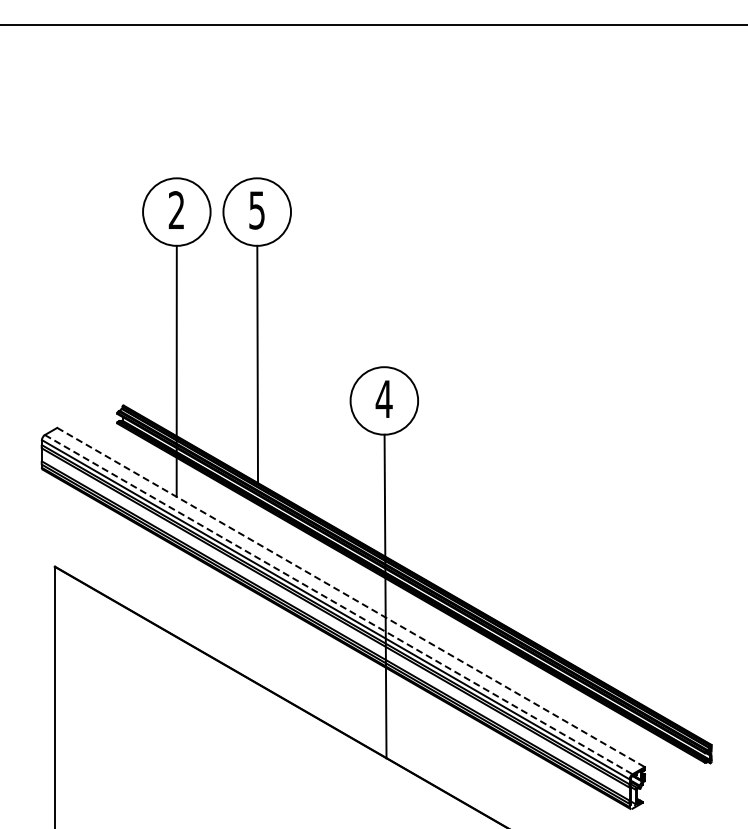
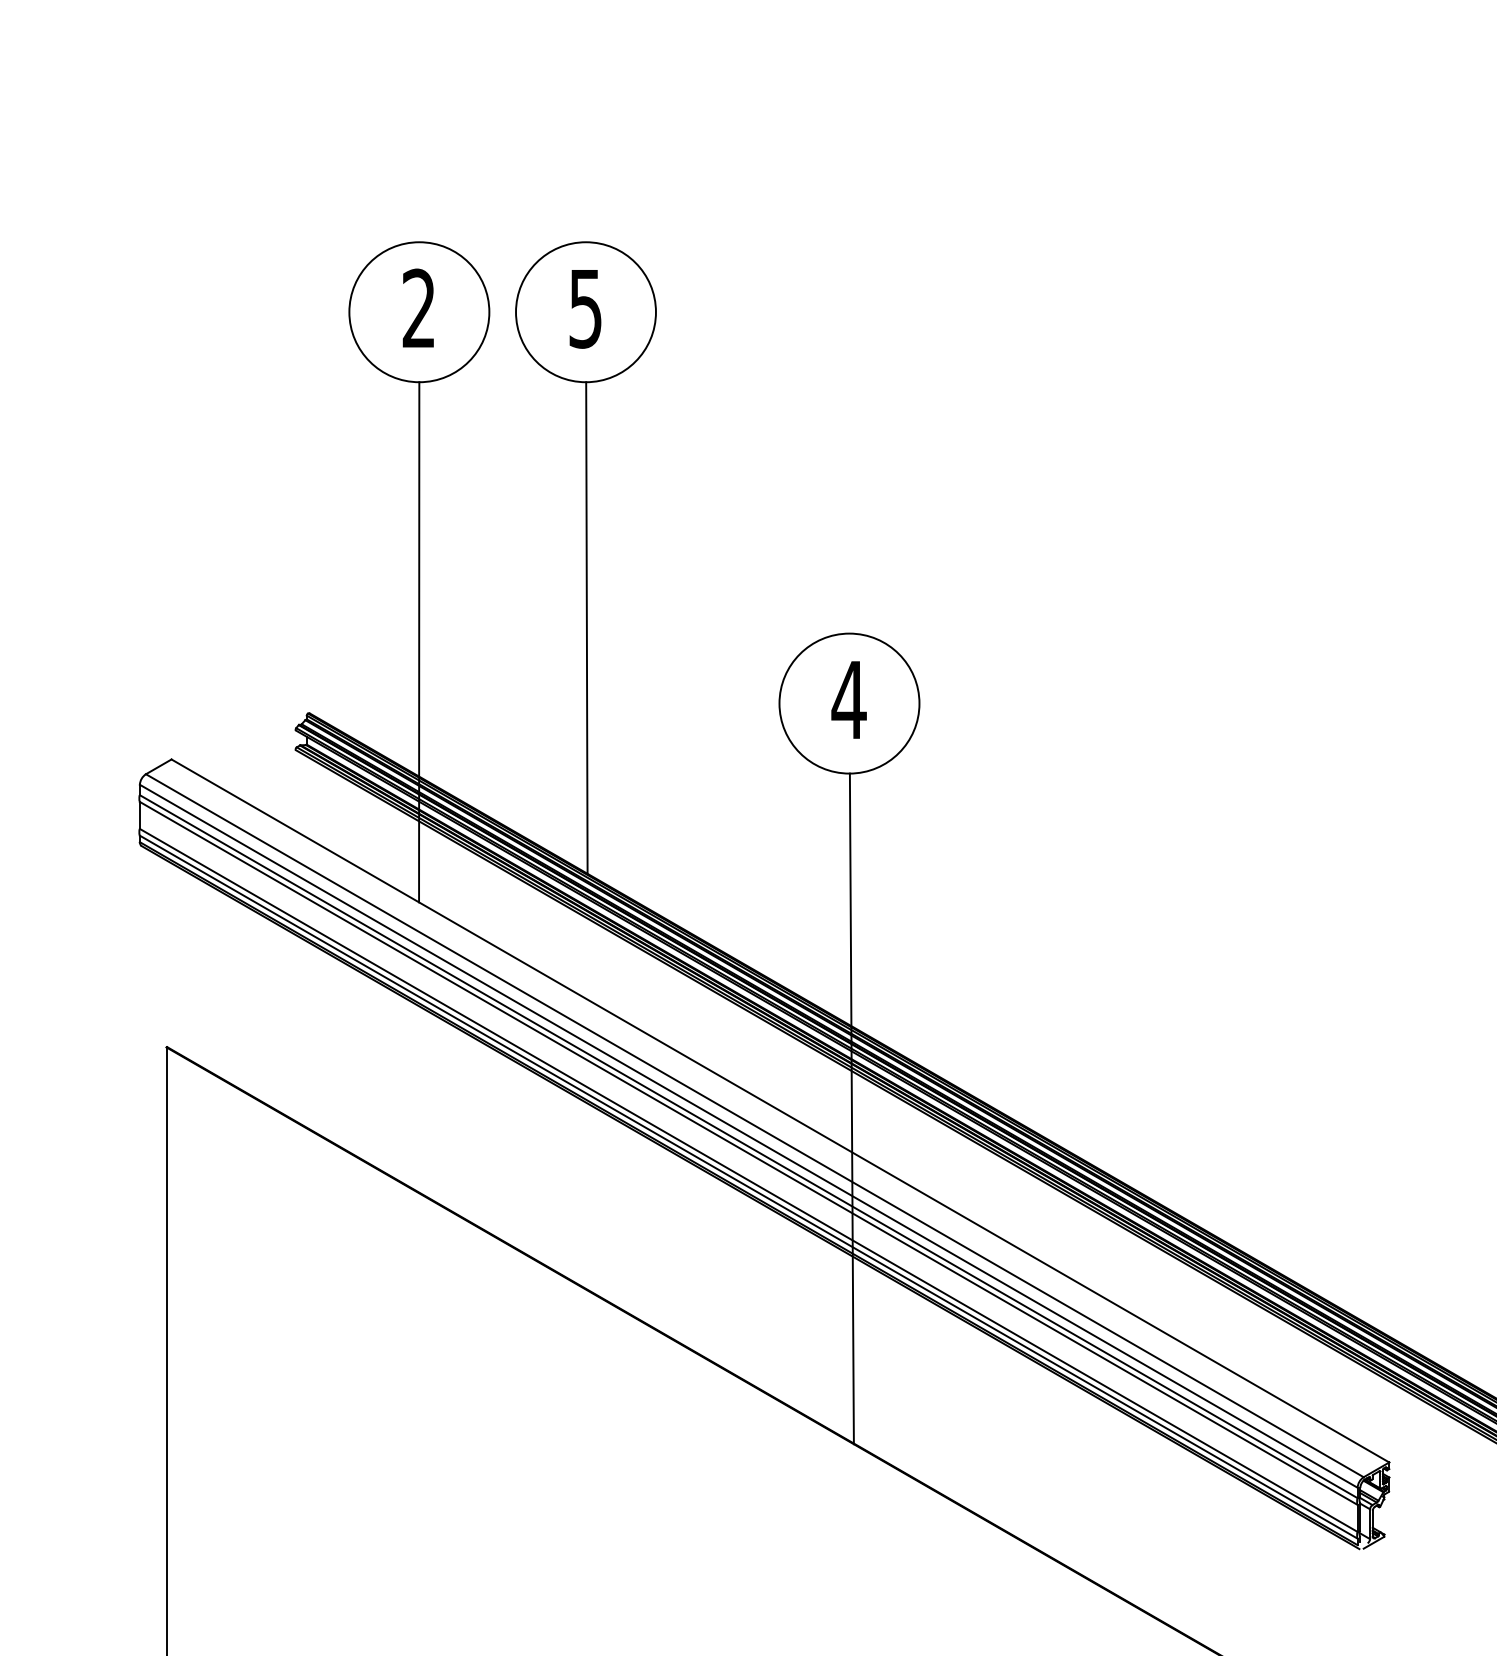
line: (351, 597) -> (781, 1110), dashed -> solid
line: (339, 604) -> (756, 1125), dashed -> solid

